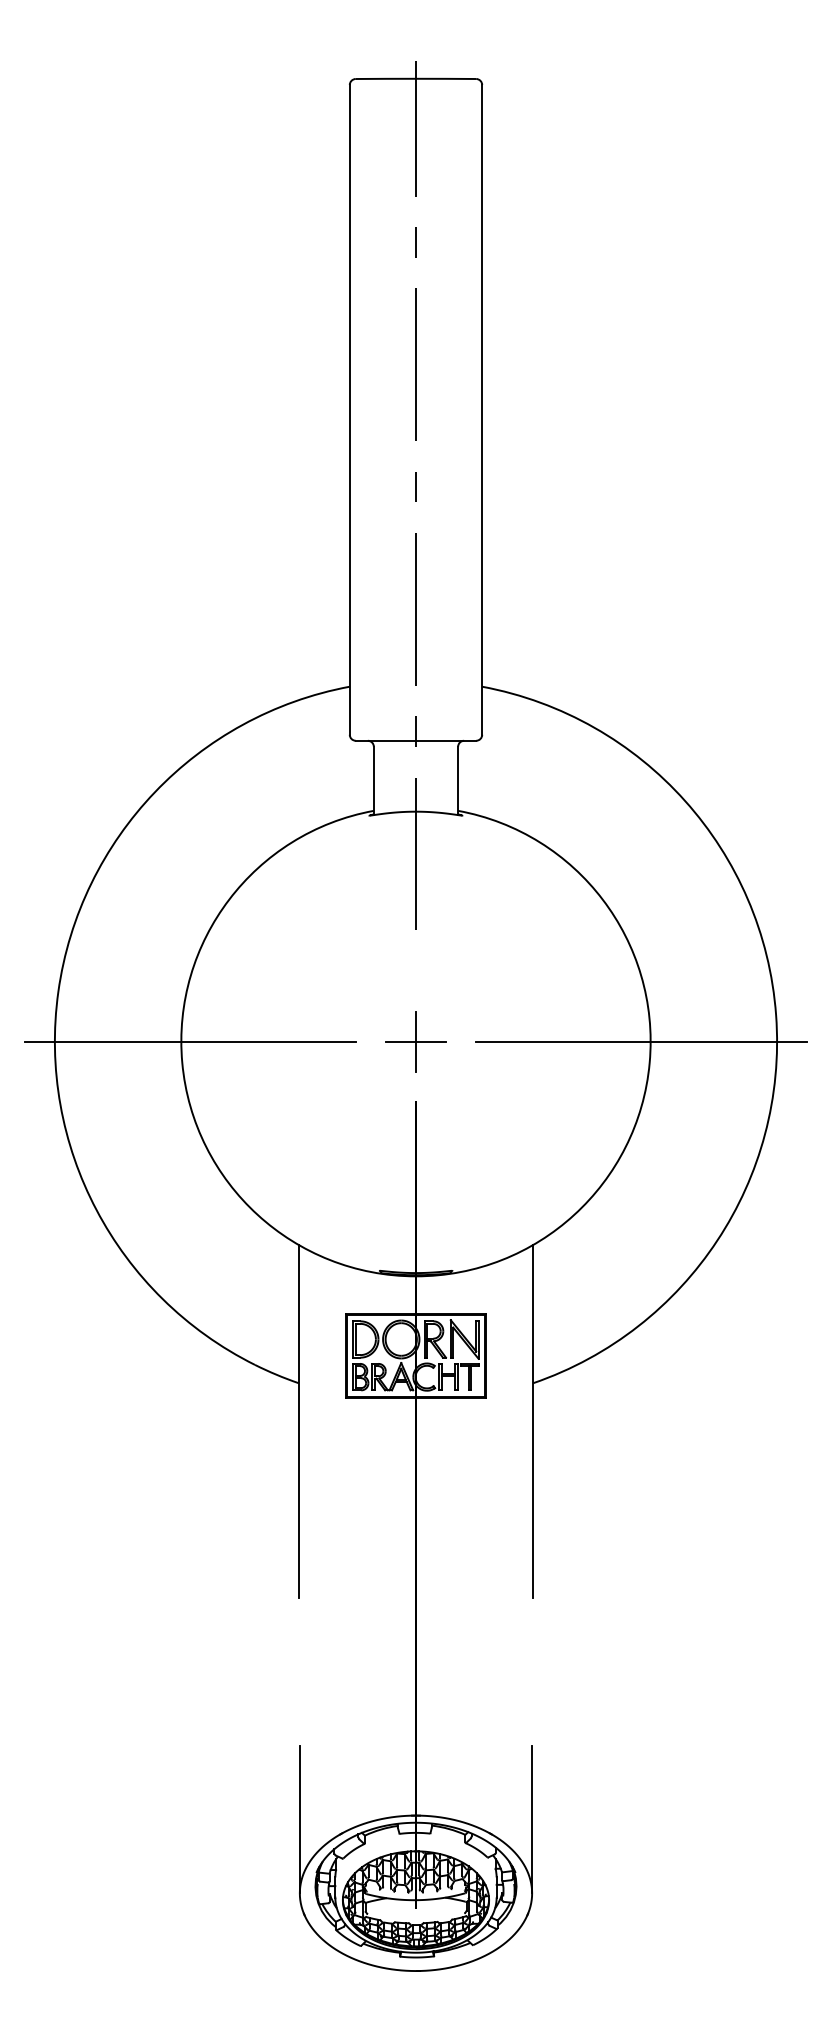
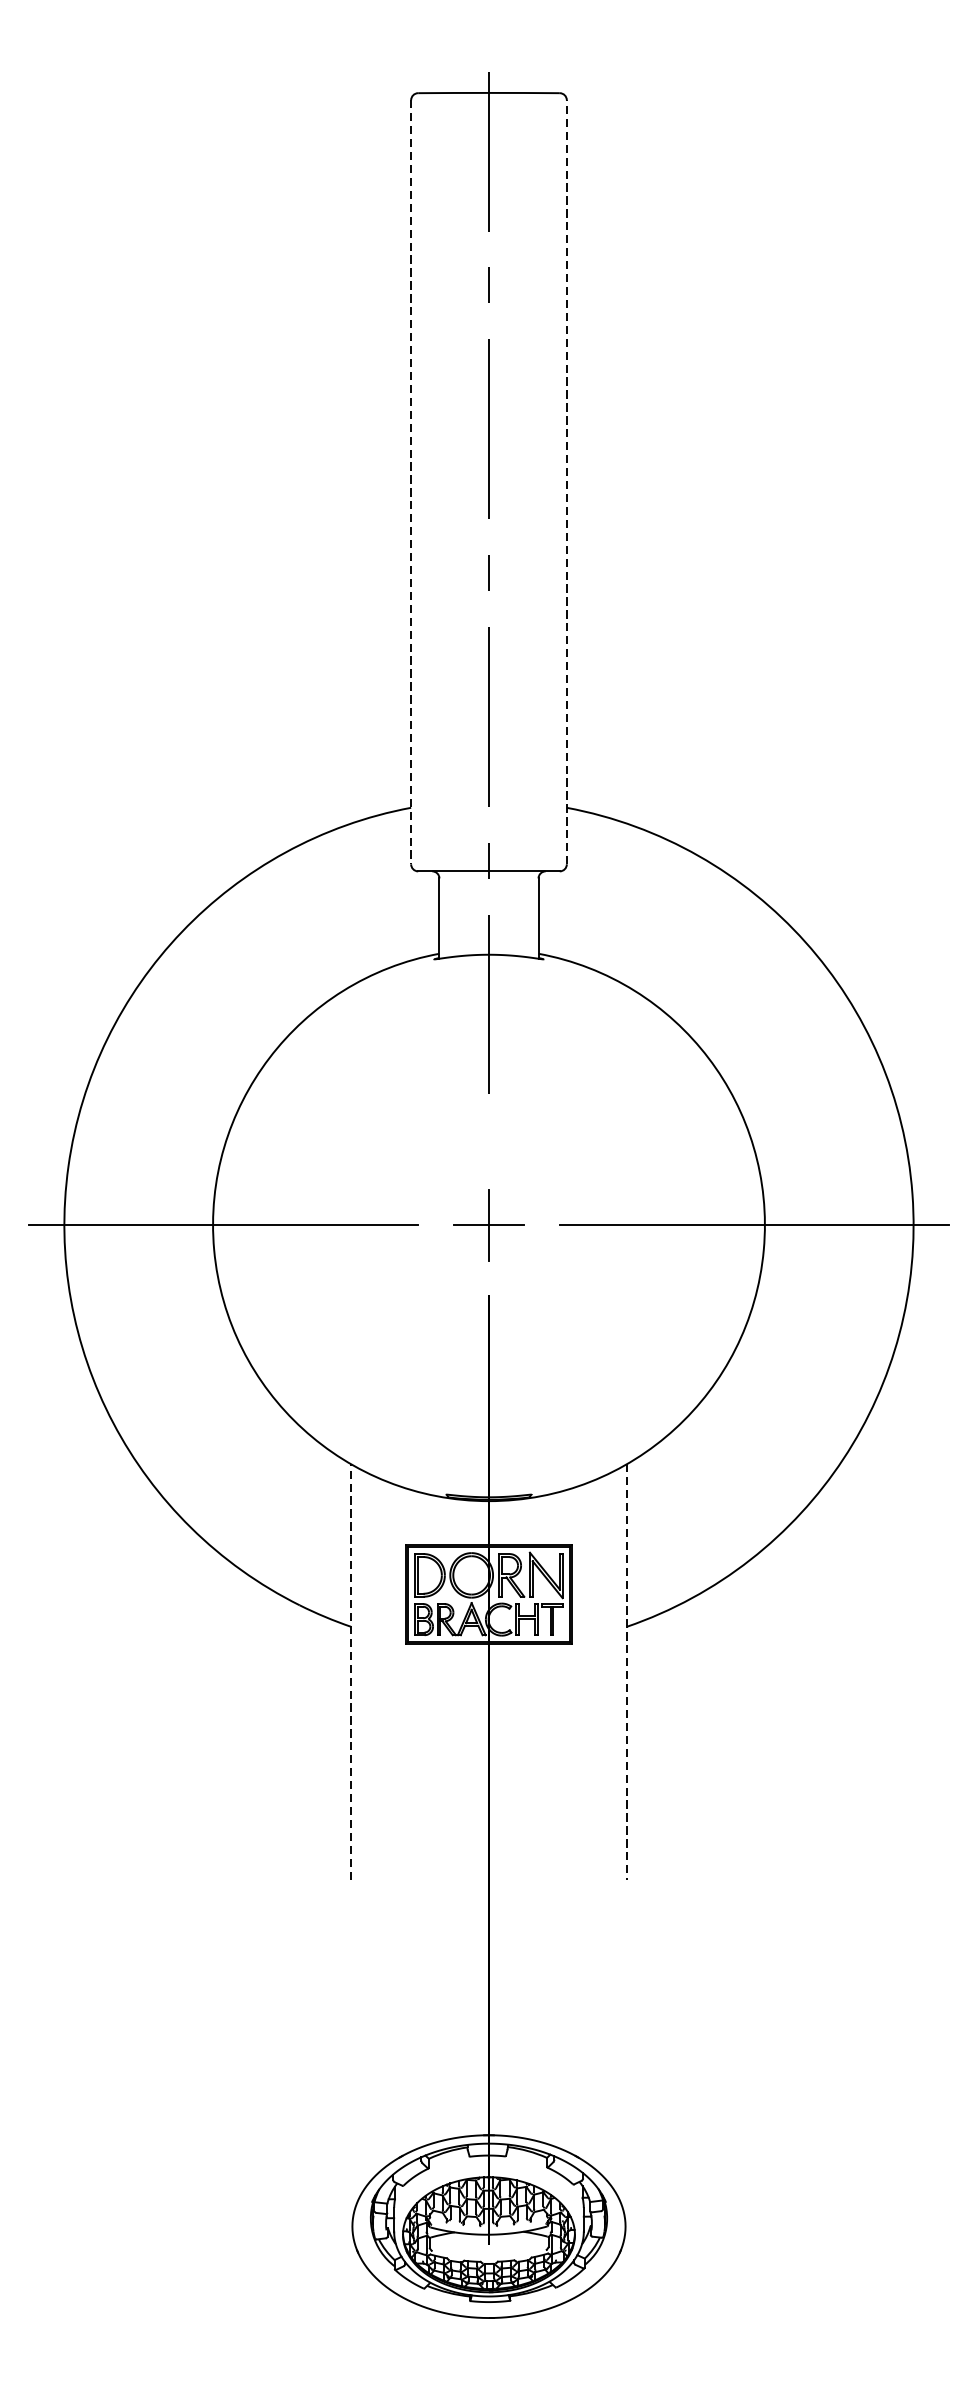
line: (349, 409) -> (410, 481), solid -> dashed
line: (482, 409) -> (567, 481), solid -> dashed
line: (298, 1421) -> (350, 1671), solid -> dashed
line: (533, 1421) -> (627, 1671), solid -> dashed
line: (299, 1819) -> (352, 2139), removed
line: (532, 1819) -> (625, 2139), removed

